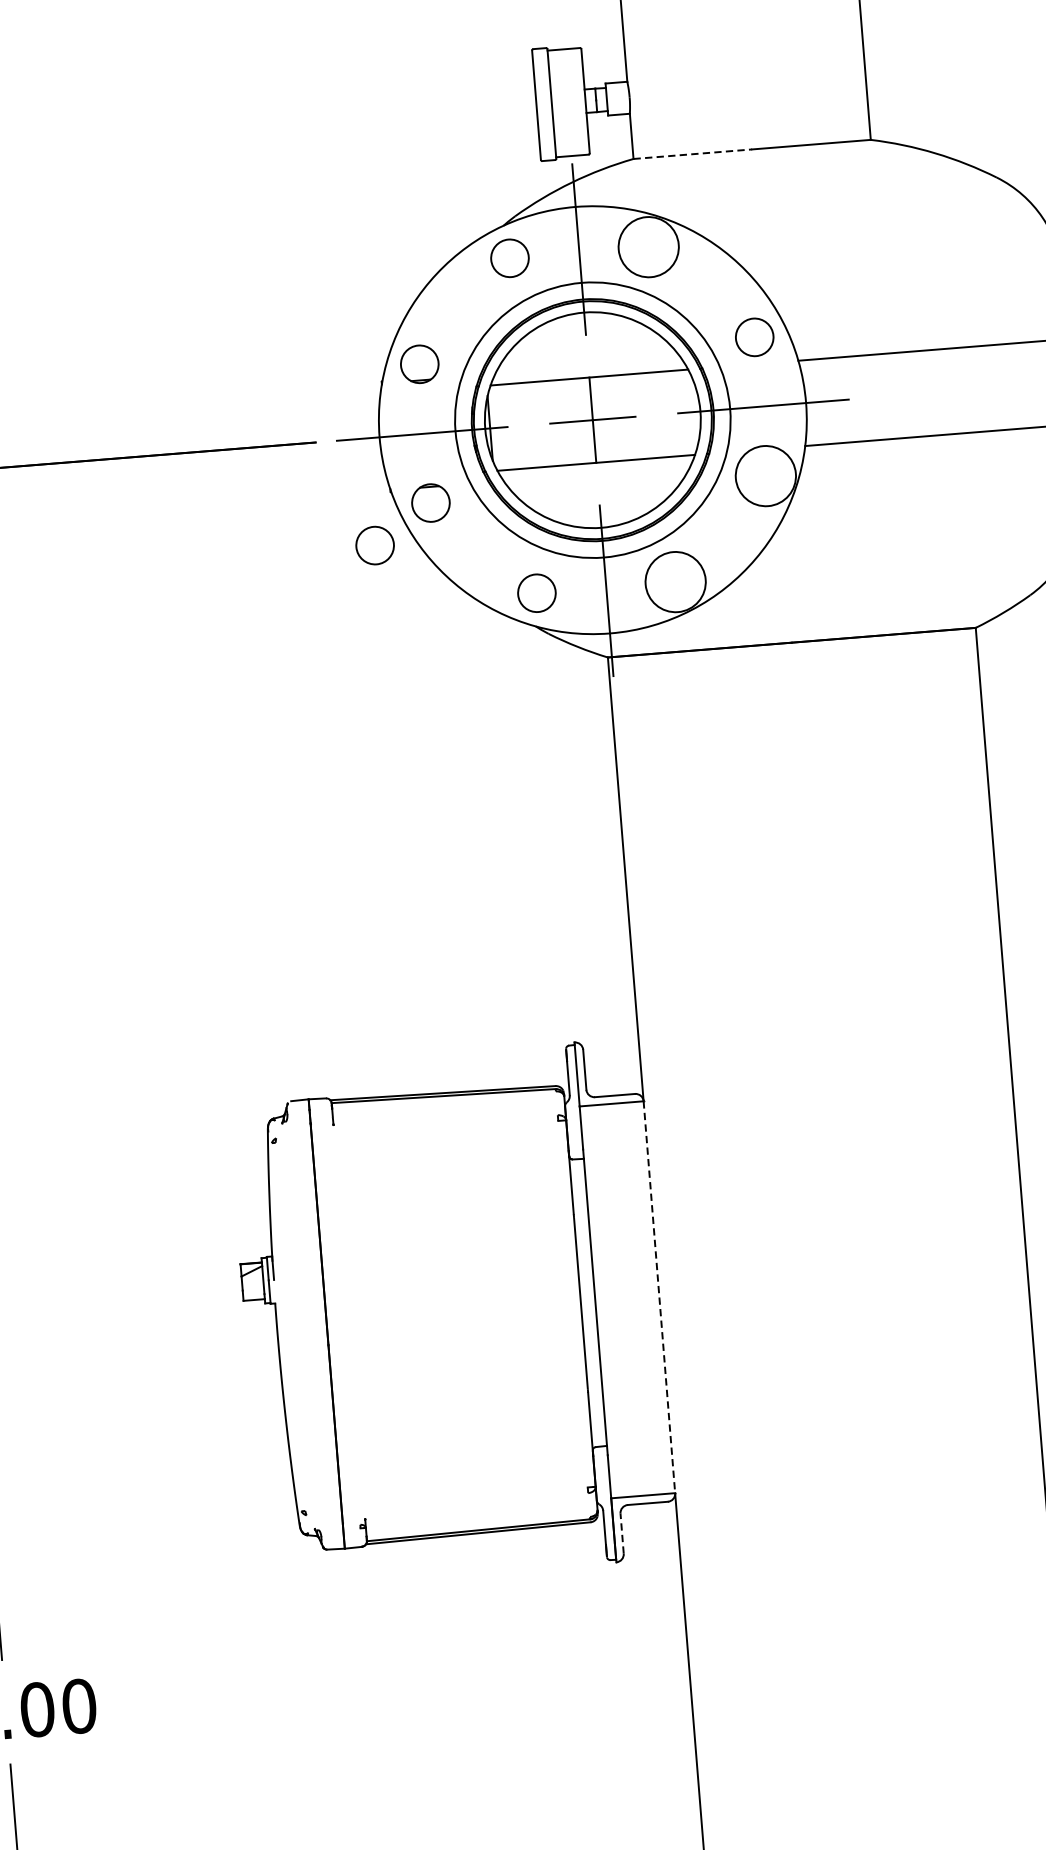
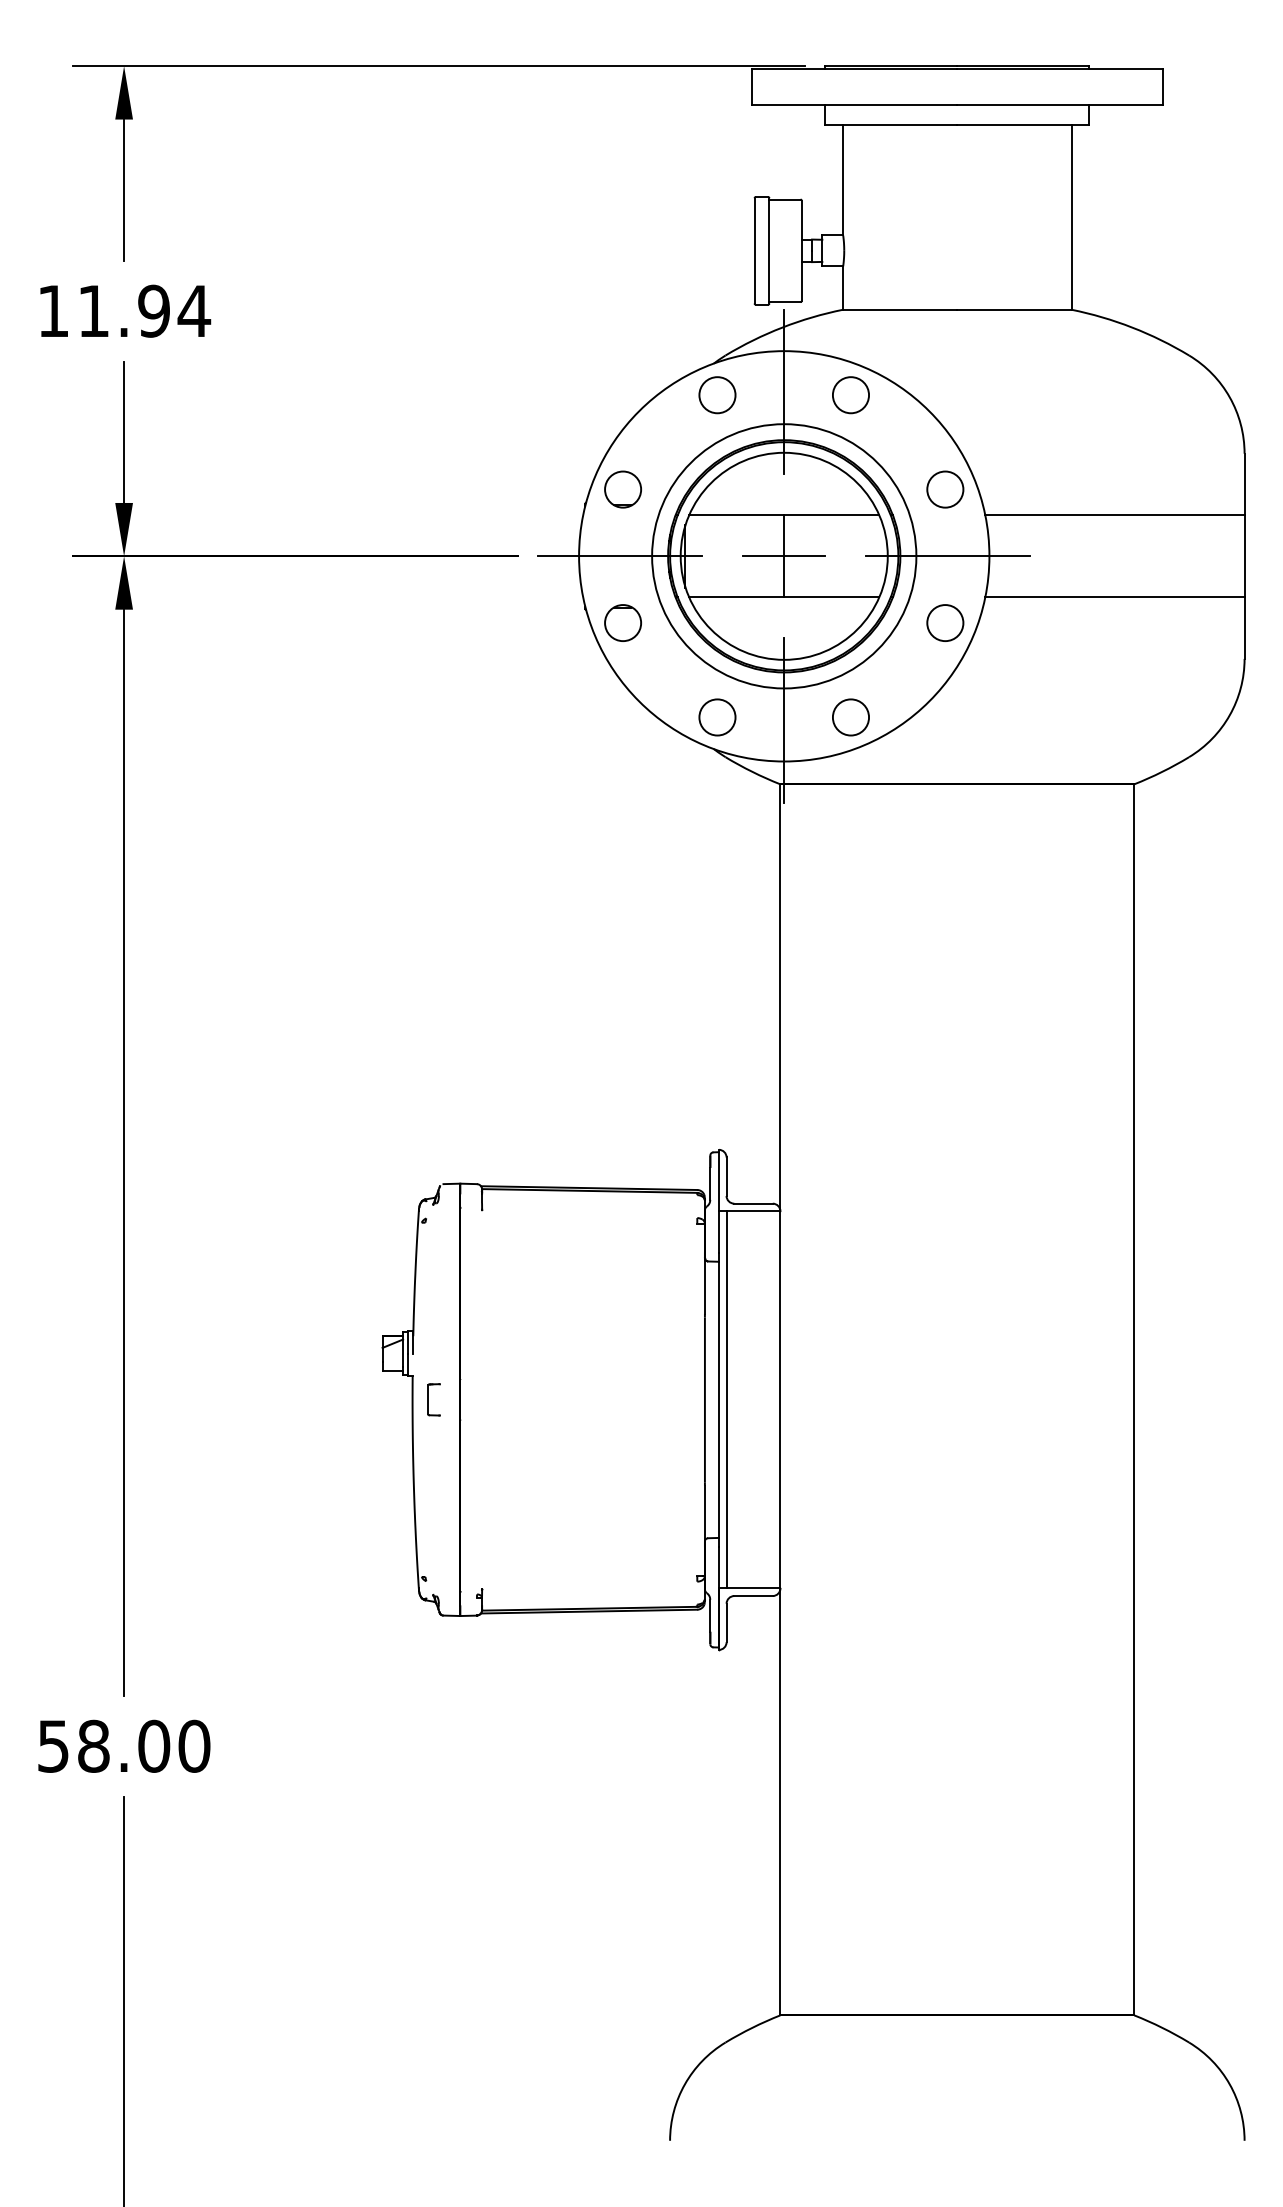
line: (693, 153) -> (900, 309), dashed -> solid
circle: (648, 247) -> (850, 395), size x0.62
circle: (766, 476) -> (945, 623), size x0.62
circle: (375, 545) -> (566, 659), removed
circle: (675, 582) -> (850, 717), size x0.62
line: (659, 1296) -> (780, 1399), dashed -> solid
line: (603, 1301) -> (726, 1399), added
part: (298, 1325) -> (433, 1399), added
line: (621, 1533) -> (726, 1622), dashed -> solid

